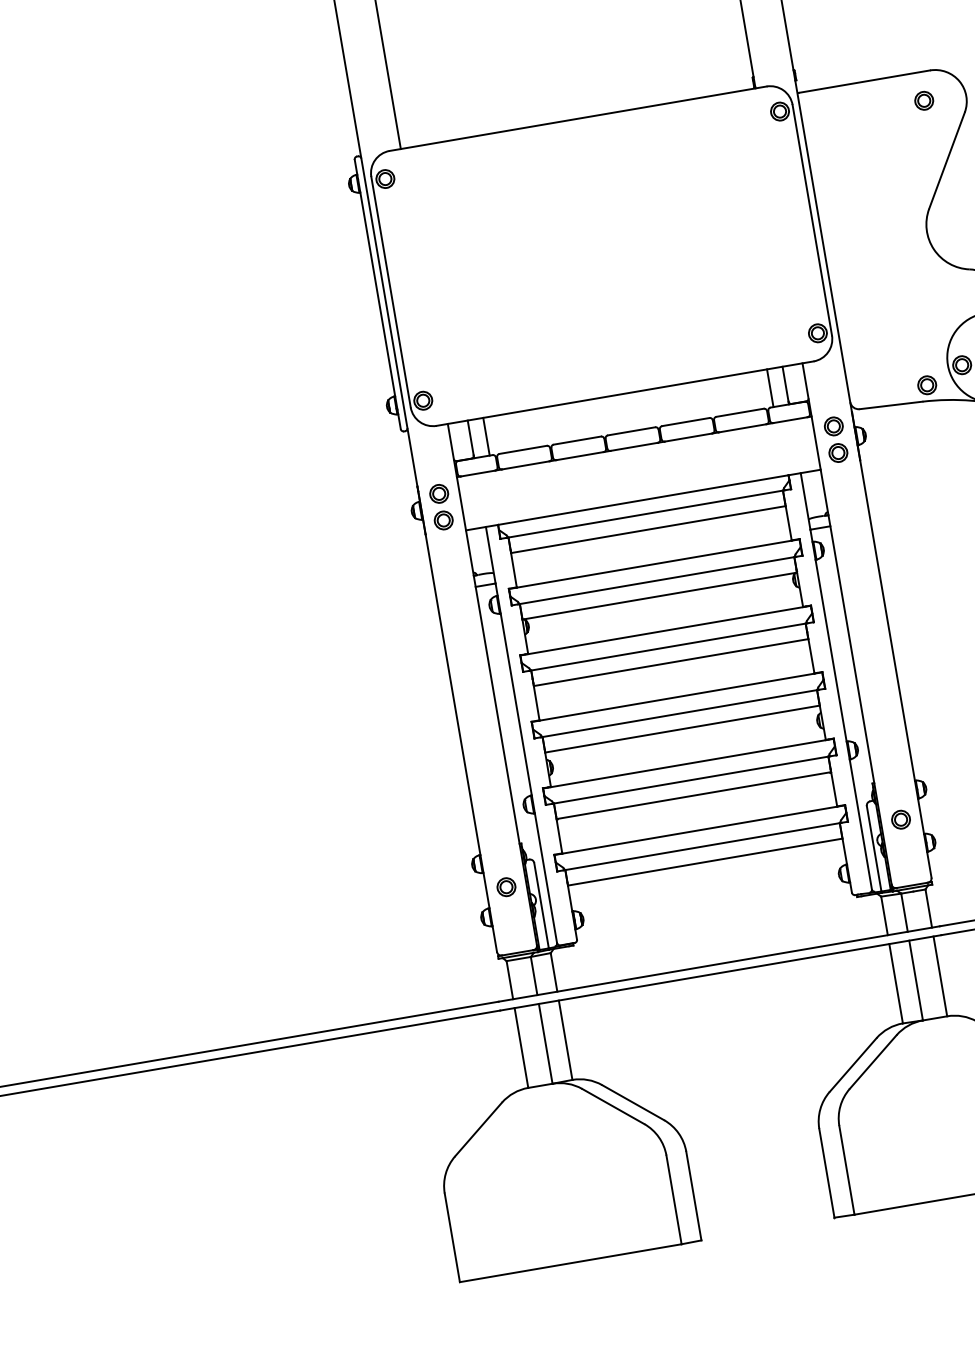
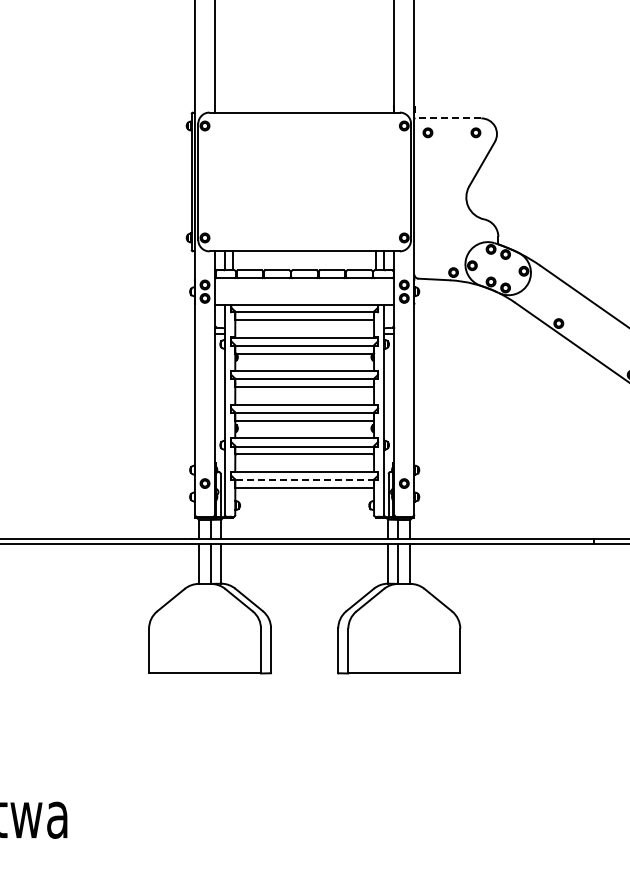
line: (864, 81) -> (448, 118), solid -> dashed
part: (828, 116) -> (427, 132), added
line: (702, 847) -> (304, 480), solid -> dashed

